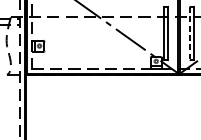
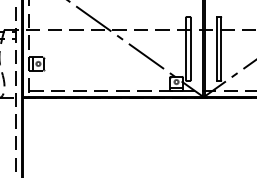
line: (189, 33) -> (216, 49), dashed -> solid

